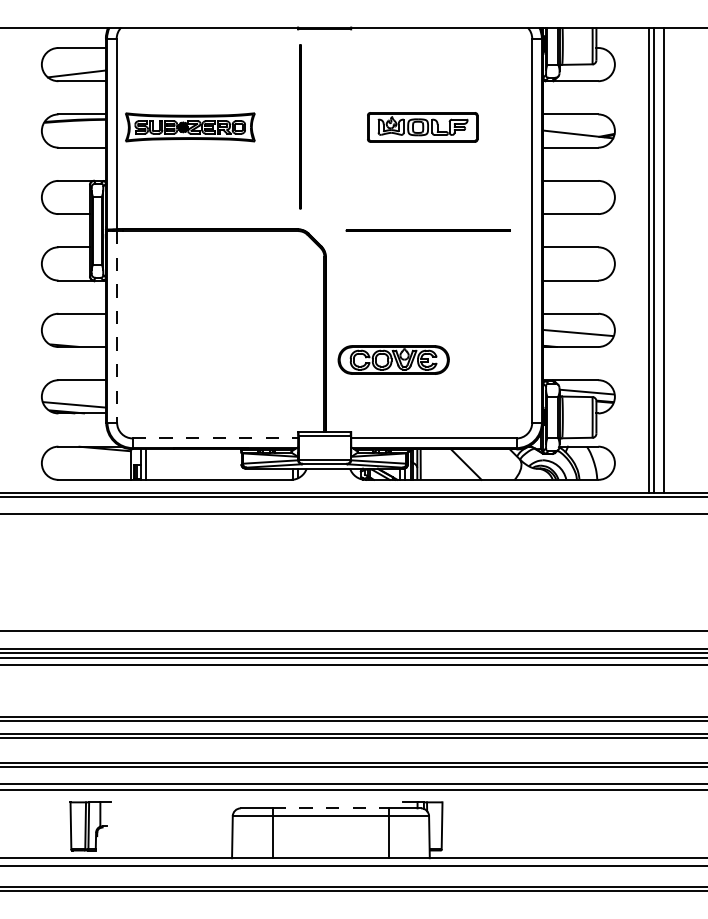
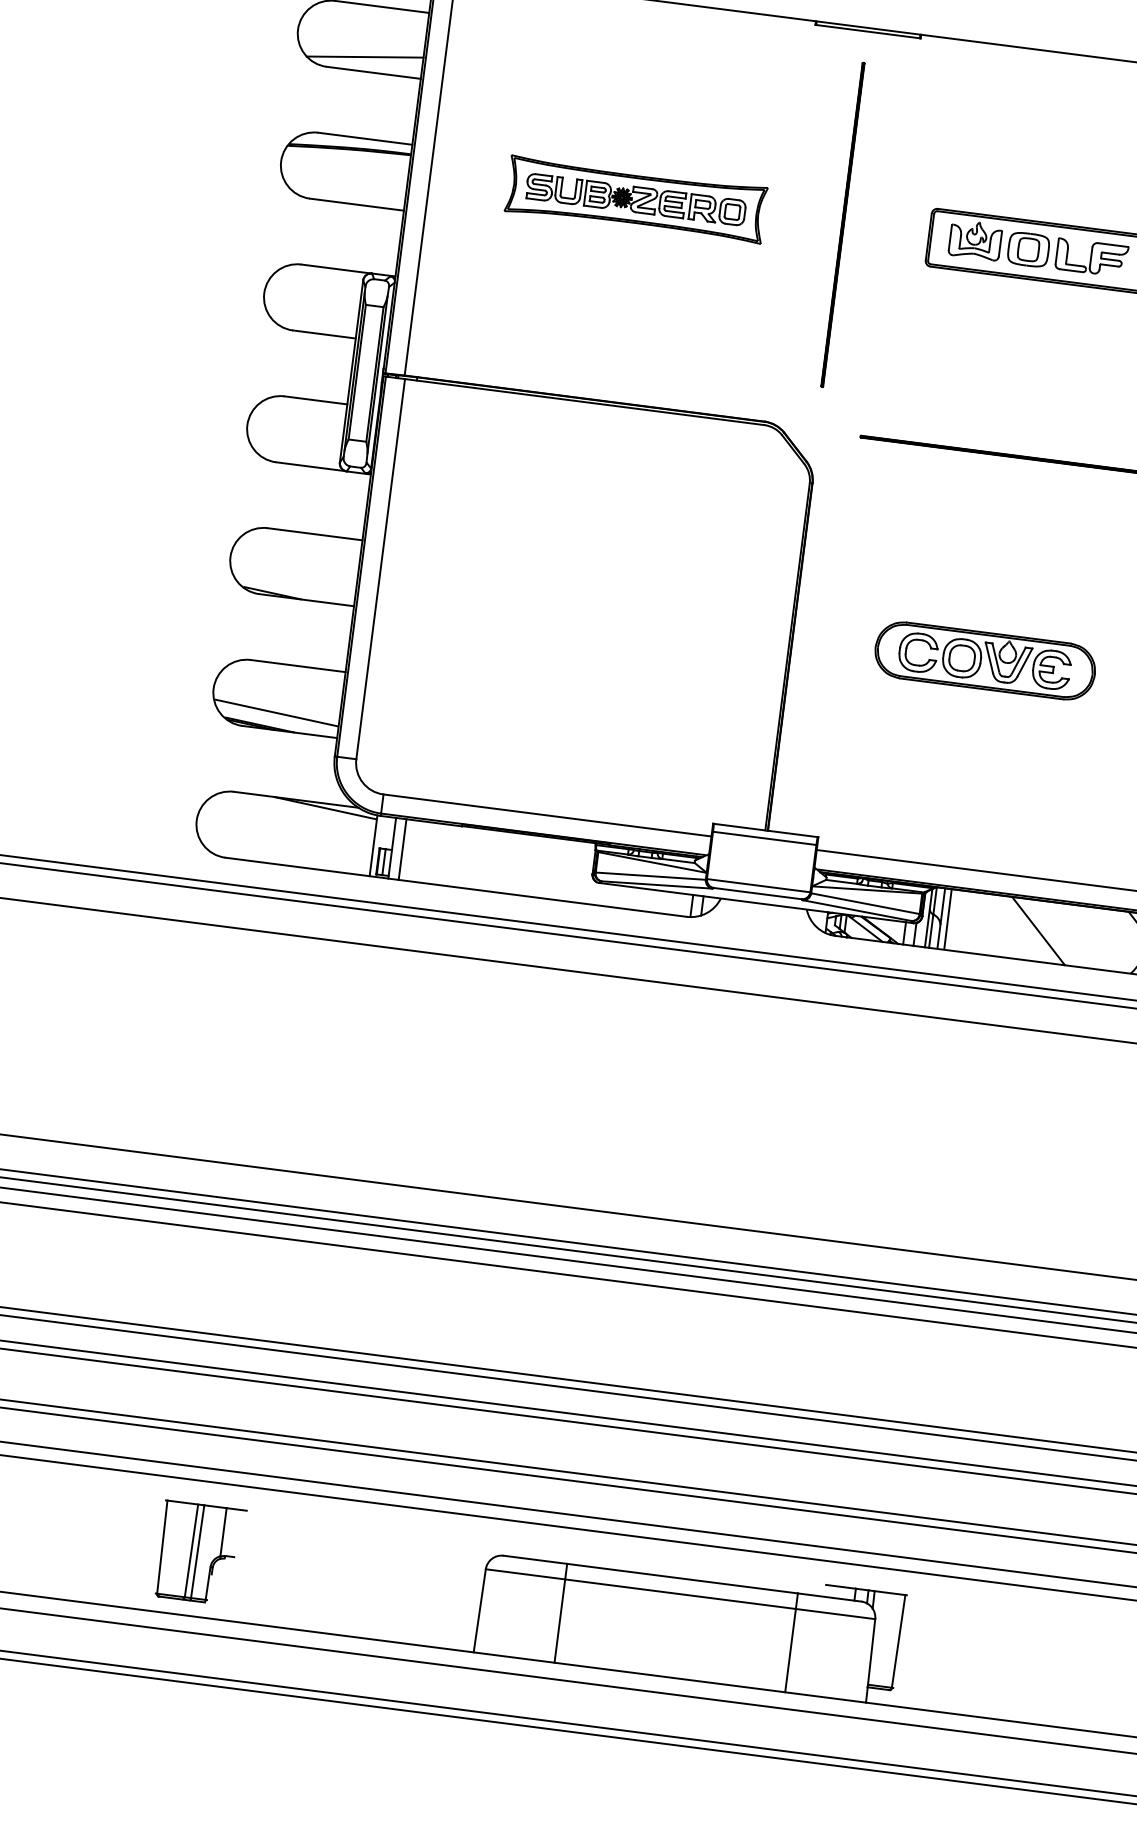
line: (300, 126) -> (843, 224), moved
part: (190, 127) -> (636, 199), moved
line: (117, 326) -> (381, 568), dashed -> solid
part: (393, 359) -> (984, 659), moved
line: (215, 438) -> (547, 815), dashed -> solid
line: (331, 808) -> (683, 1579), dashed -> solid

